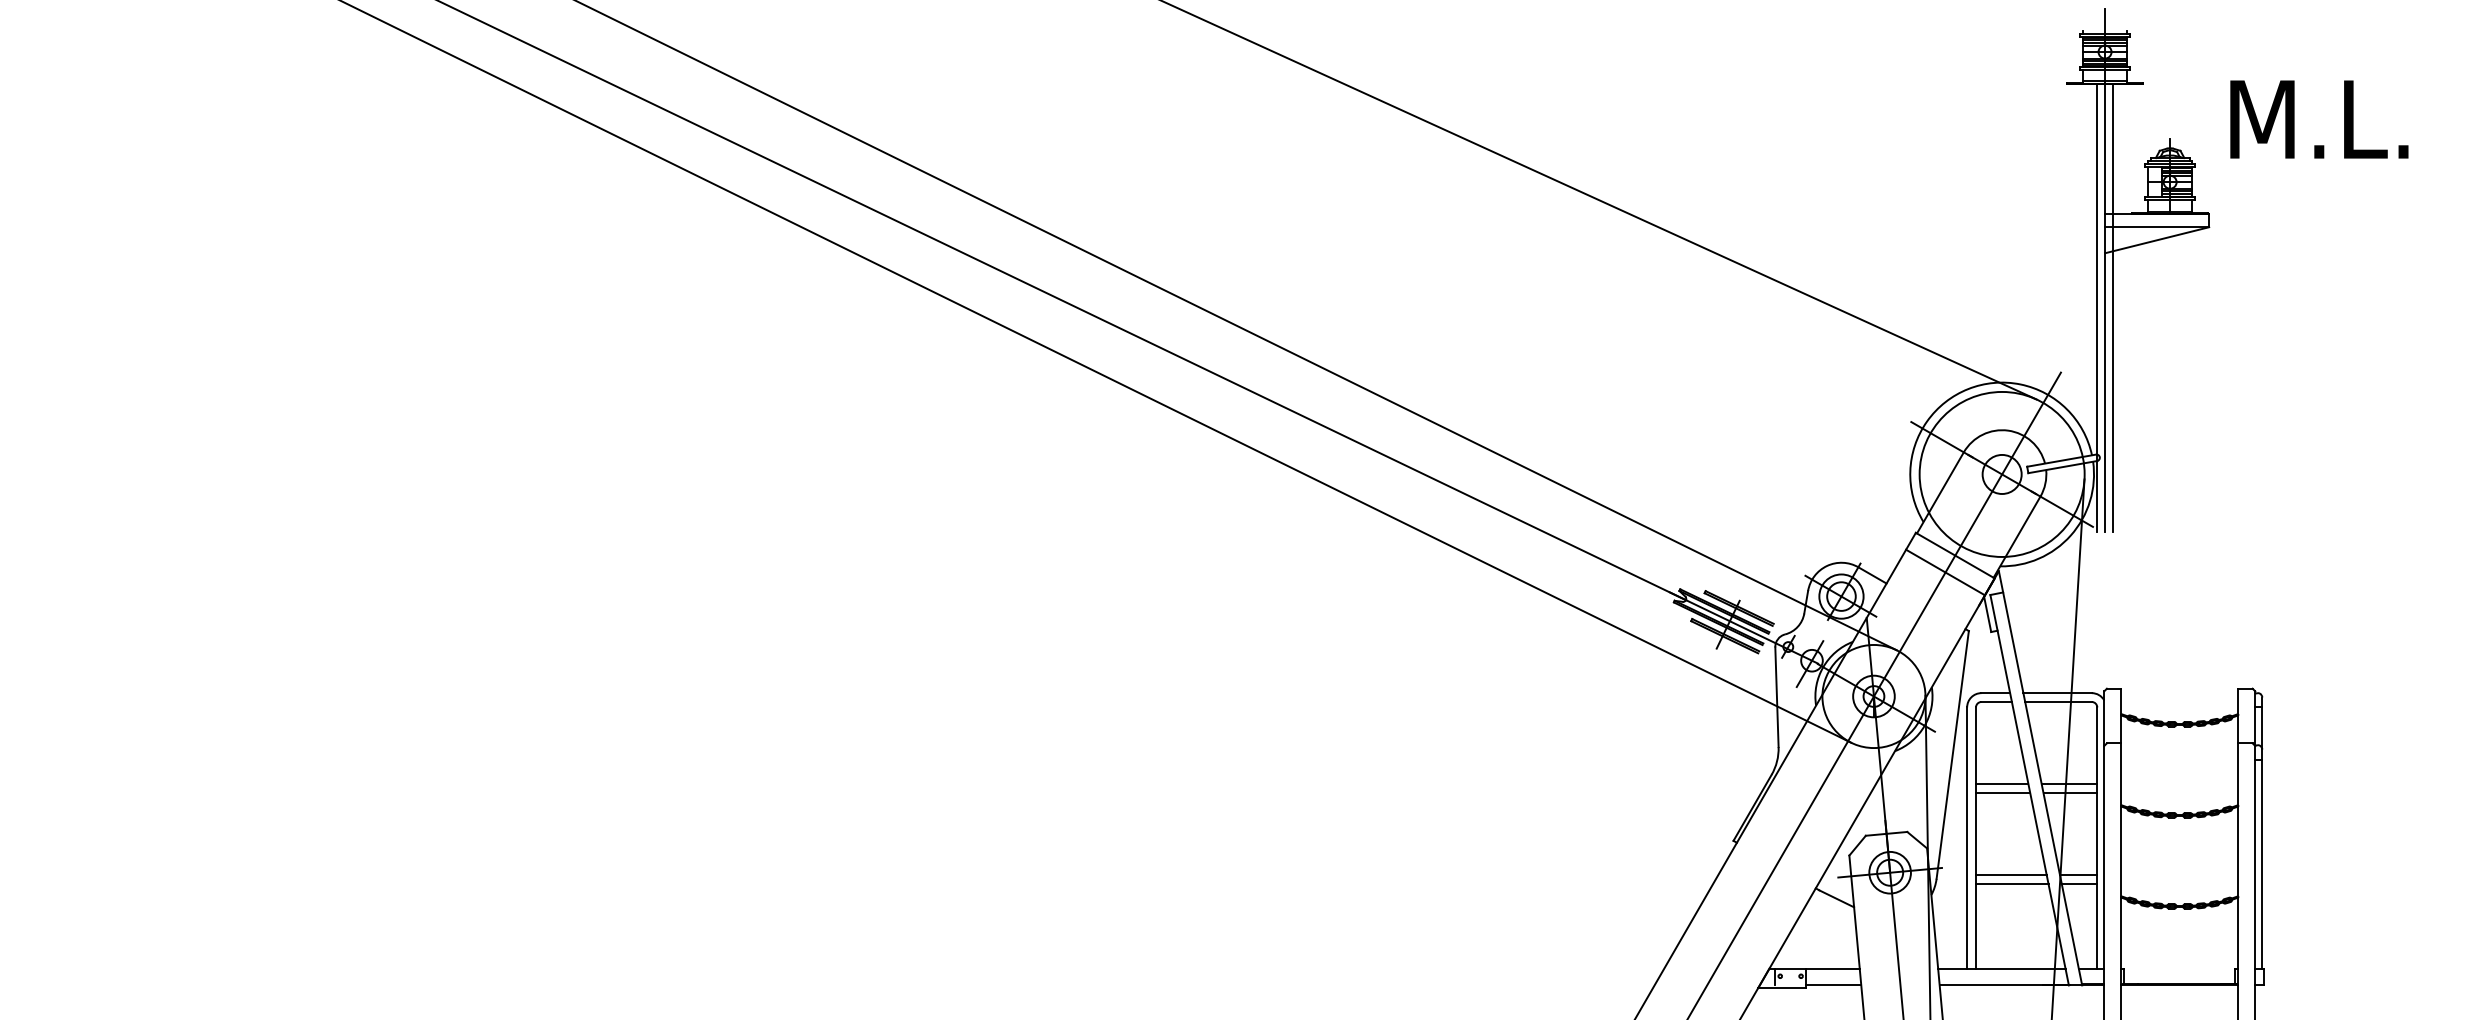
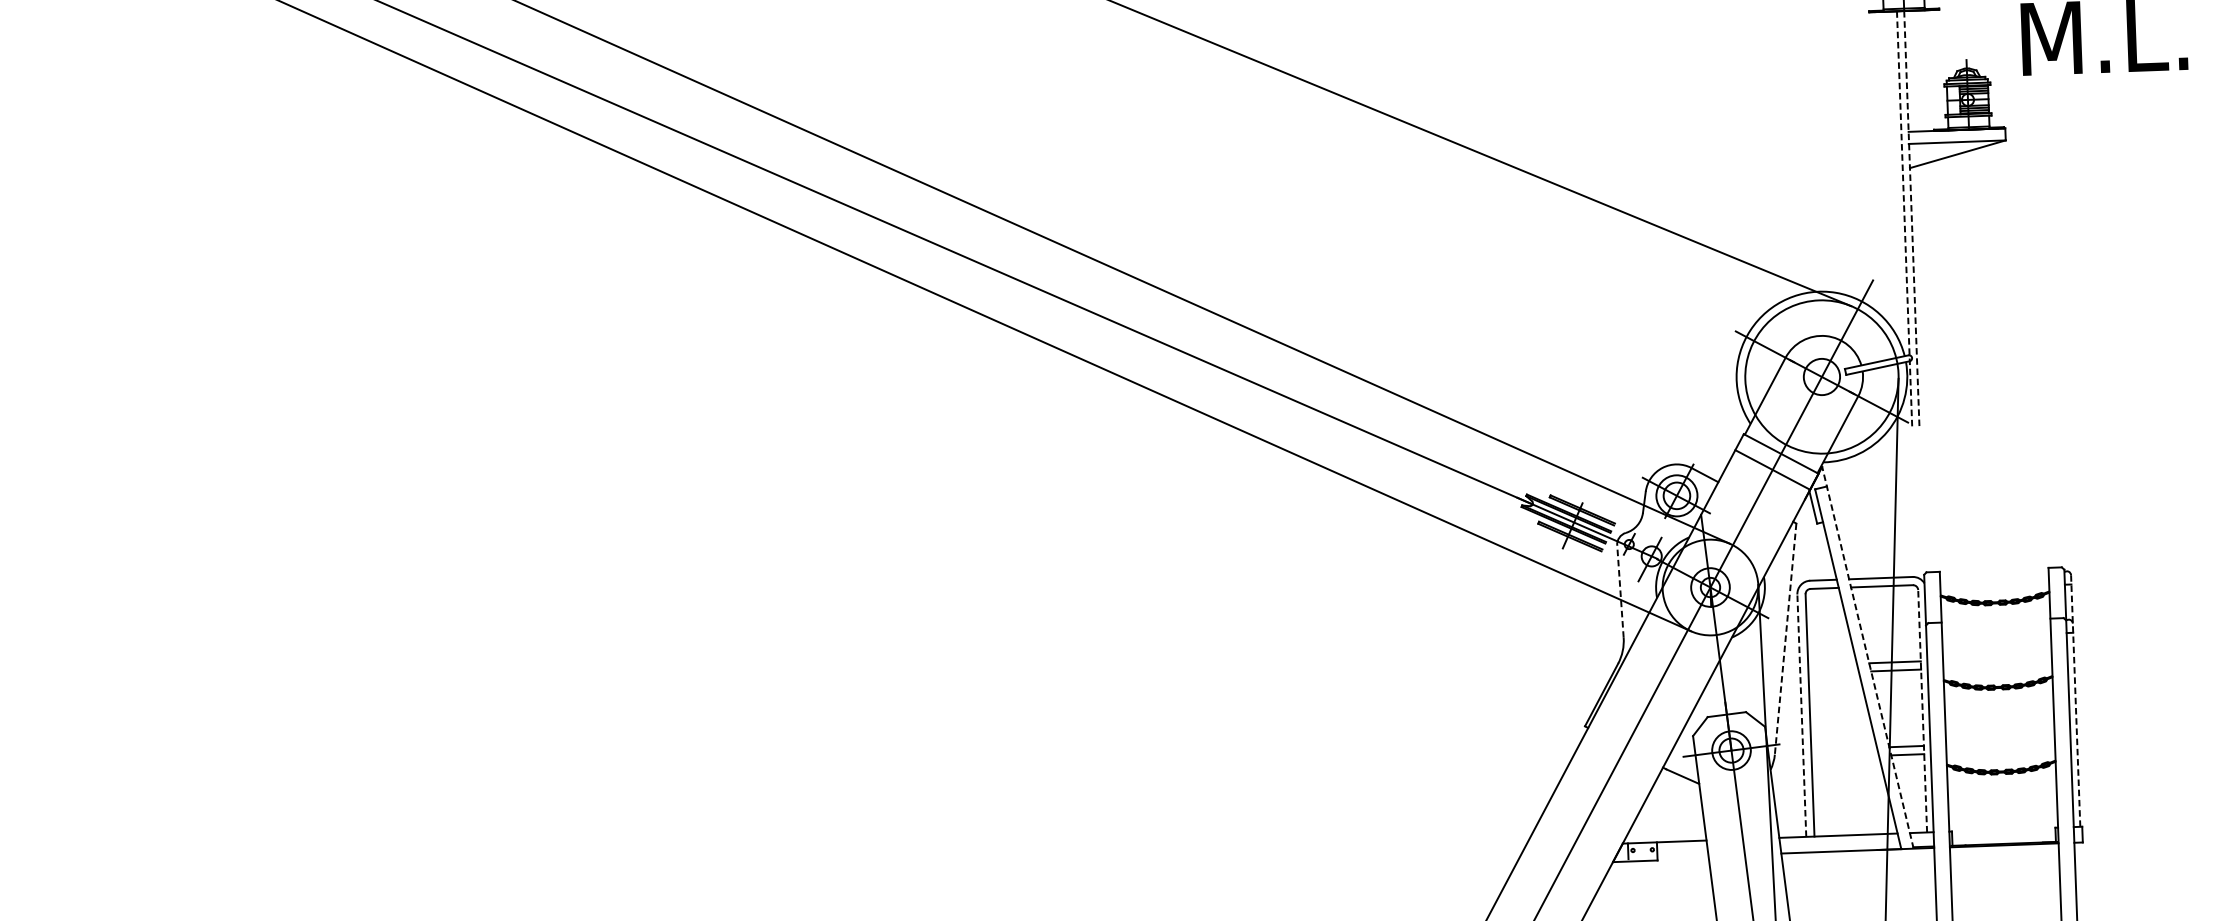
line: (2097, 307) -> (1904, 218), solid -> dashed
line: (2105, 307) -> (1912, 218), solid -> dashed
line: (2112, 307) -> (1918, 218), removed
line: (1776, 697) -> (1620, 591), solid -> dashed
line: (1952, 754) -> (1785, 638), solid -> dashed
line: (2040, 777) -> (1867, 657), solid -> dashed
line: (2001, 784) -> (1831, 664), removed
line: (2002, 793) -> (1833, 673), removed
line: (2262, 832) -> (2075, 700), solid -> dashed
line: (1967, 837) -> (1802, 715), solid -> dashed
line: (2097, 837) -> (1922, 710), solid -> dashed
line: (2010, 875) -> (1843, 749), removed
line: (2011, 884) -> (1844, 757), removed
line: (1833, 985) -> (1682, 857), removed

